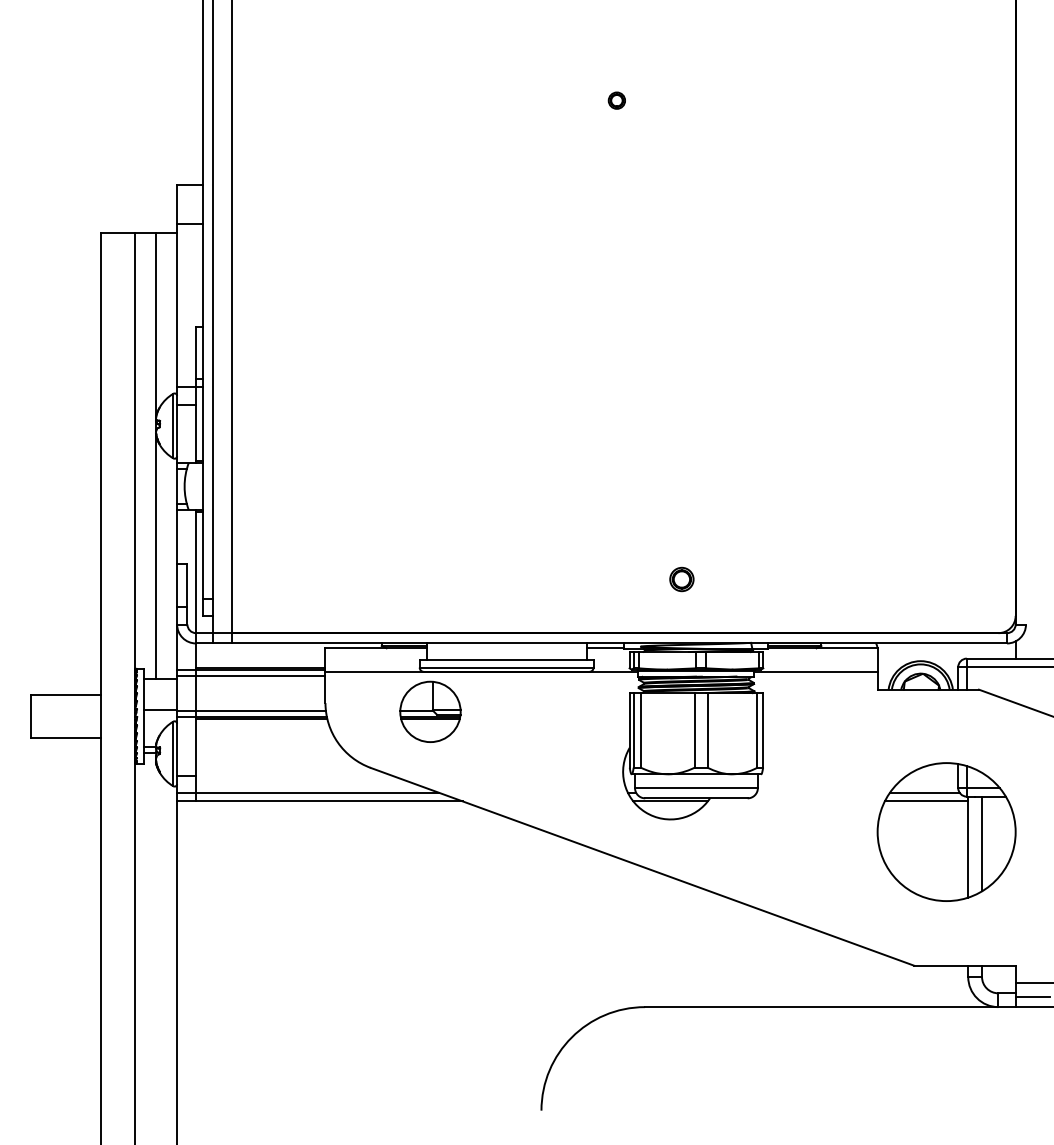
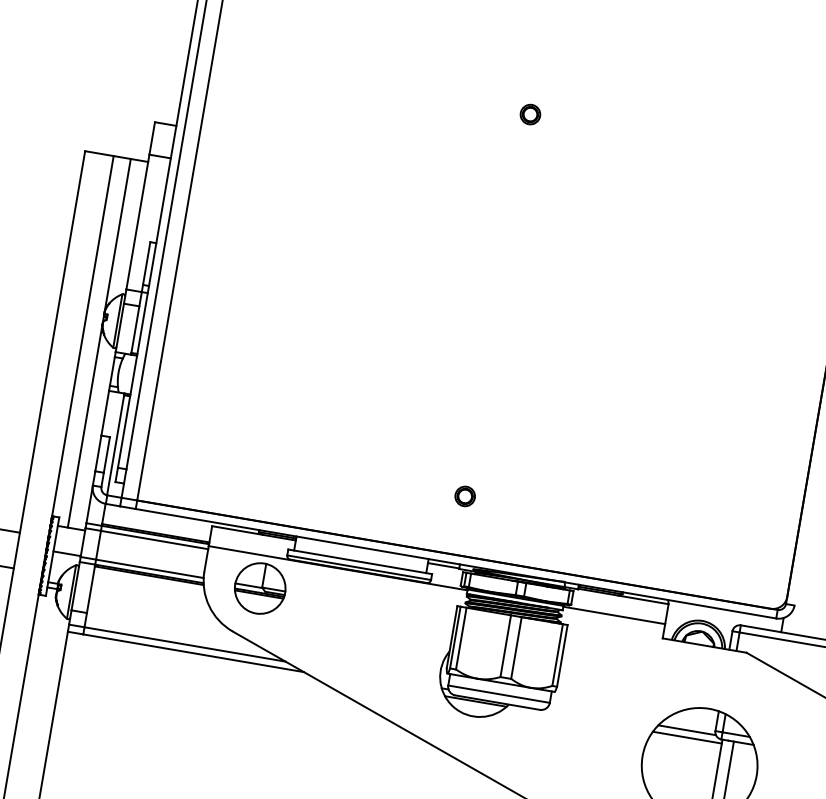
part: (616, 100) -> (530, 114), size x1.43
part: (681, 579) -> (464, 496), moved
part: (430, 711) -> (260, 588), moved

